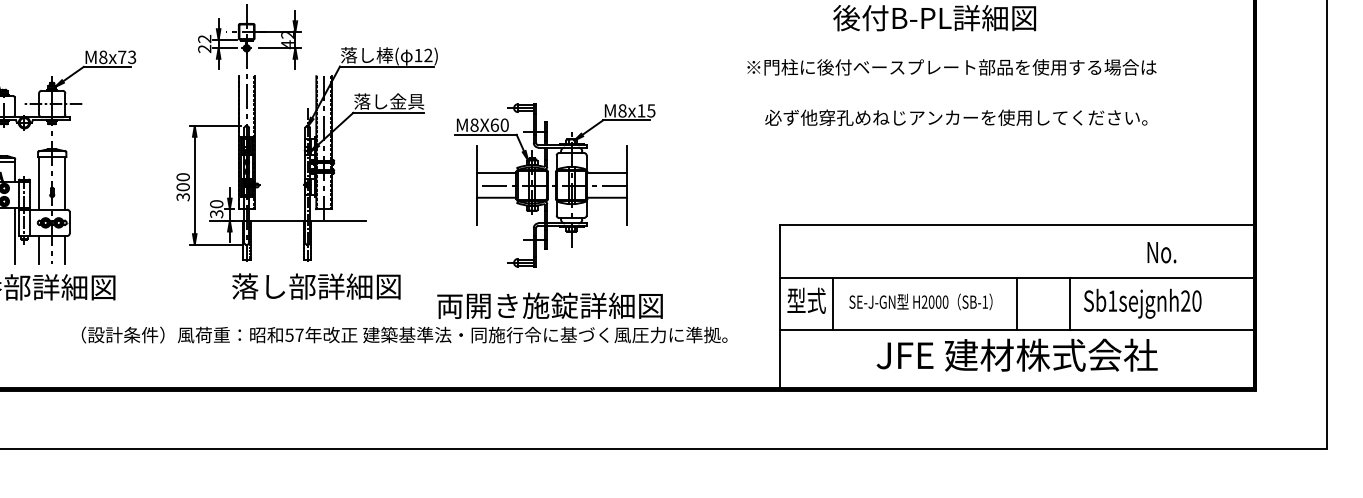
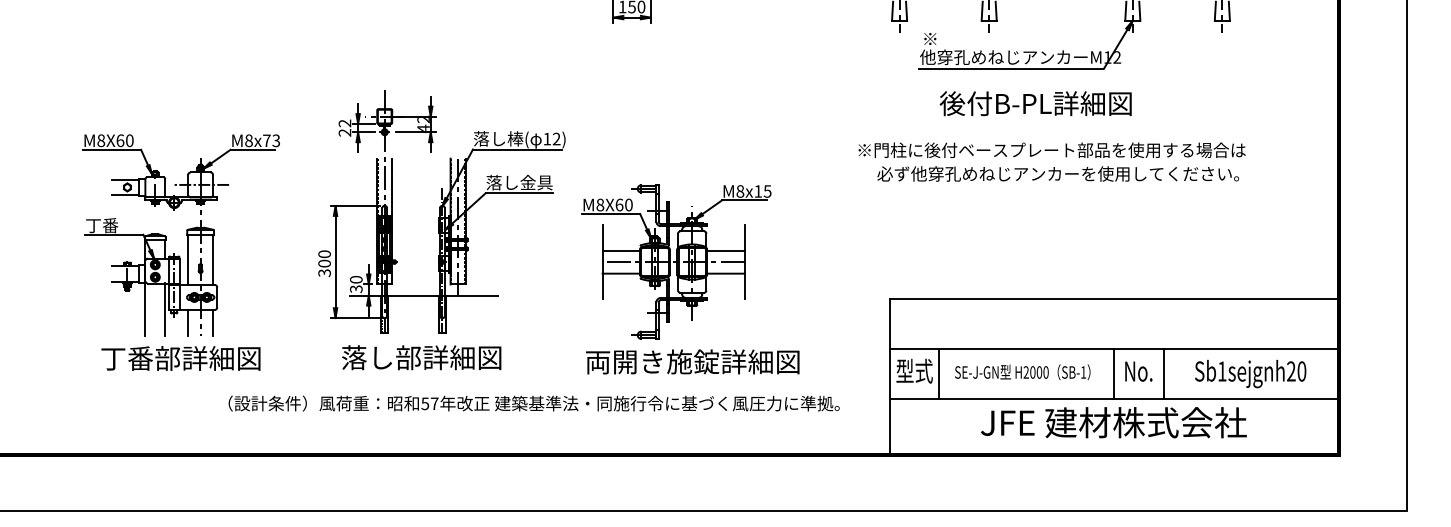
text: (956, 117) -> (1058, 173), moved
text: (1161, 252) -> (1138, 371), moved
text: (316, 286) -> (421, 357), moved
text: (1142, 303) -> (1250, 373), moved
text: (549, 305) -> (692, 361), moved

